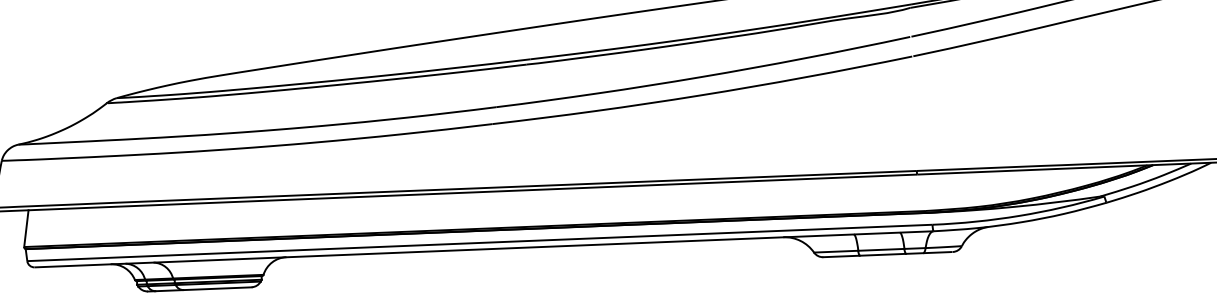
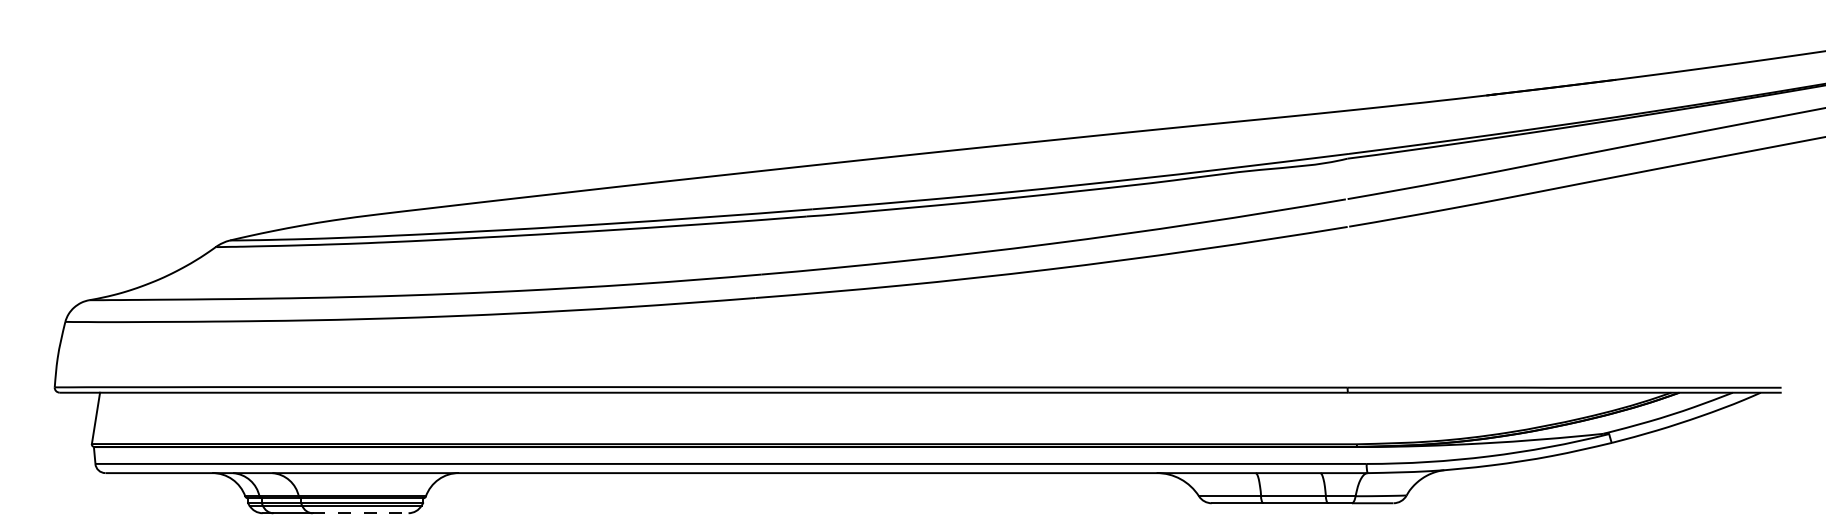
line: (217, 288) -> (360, 513), solid -> dashed

